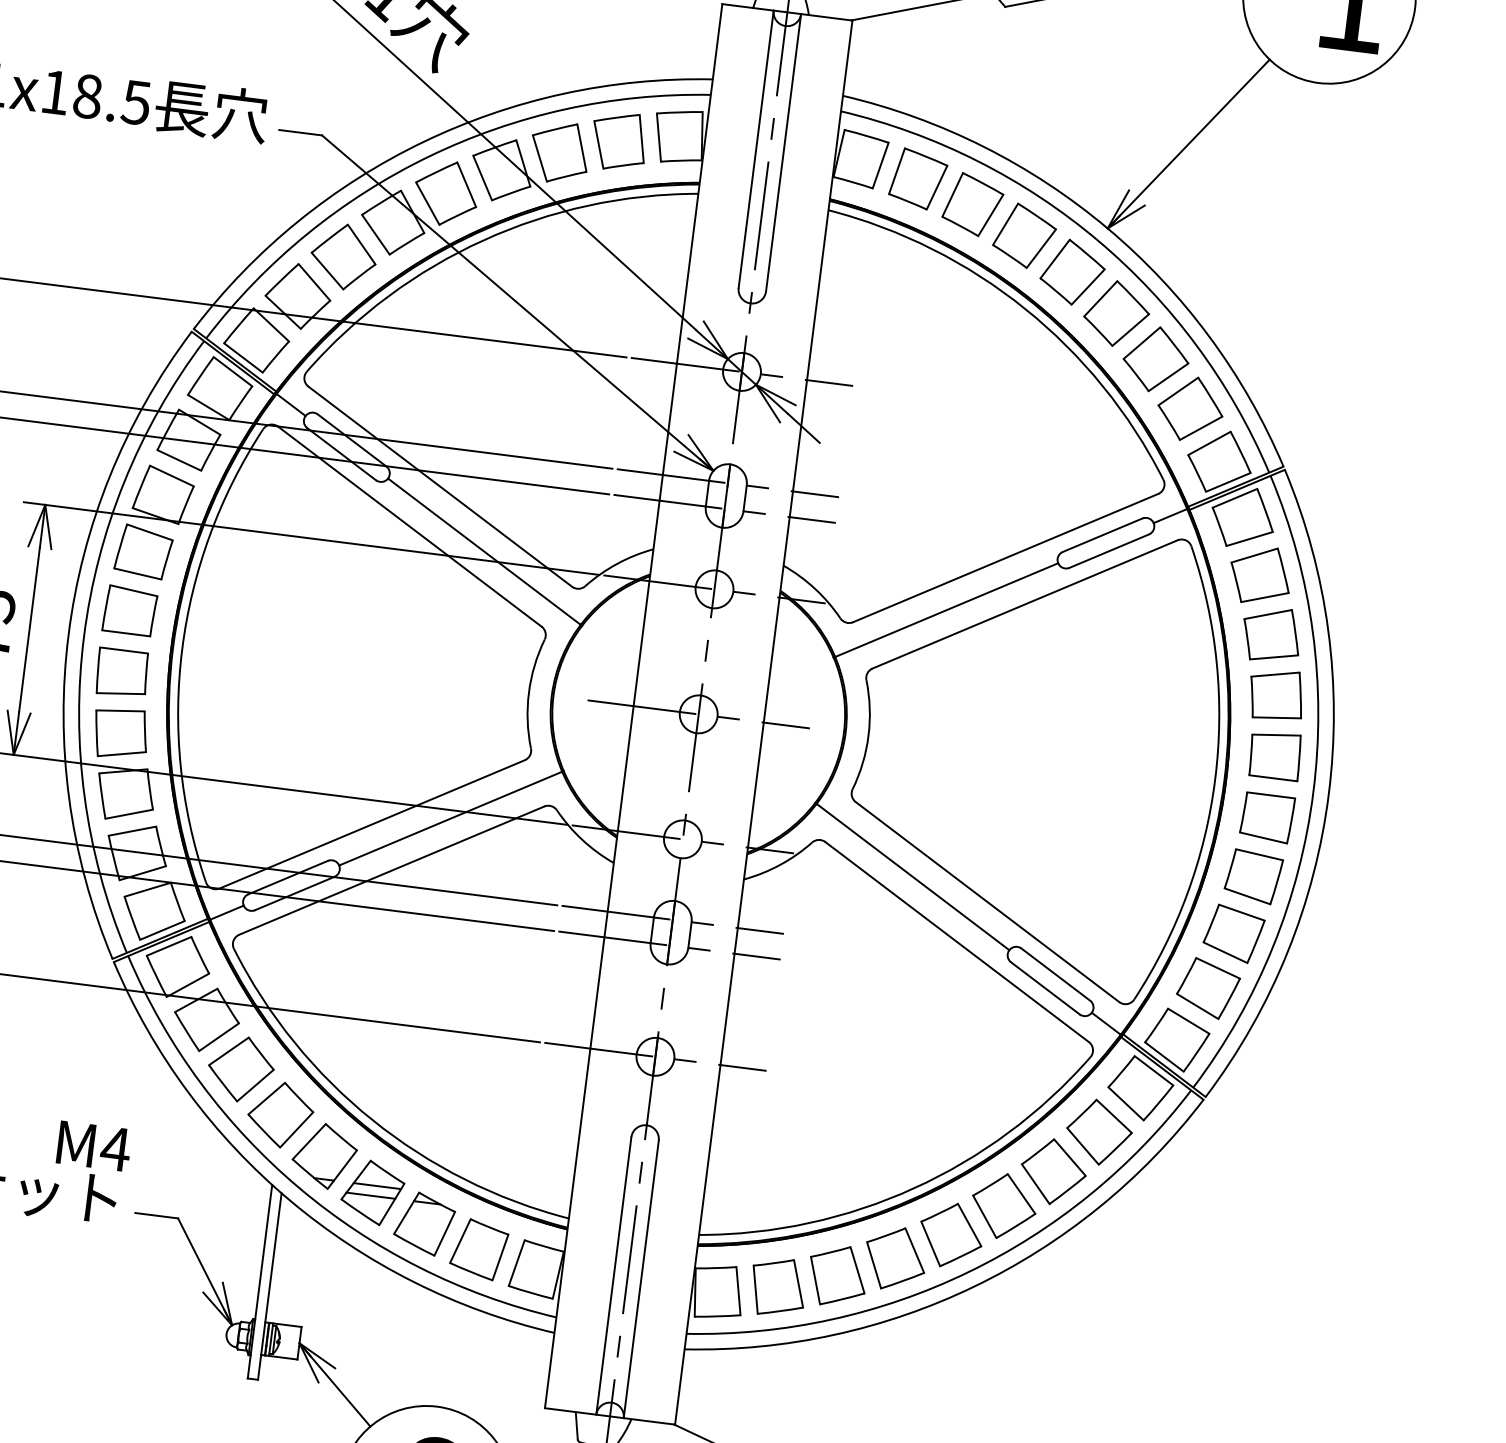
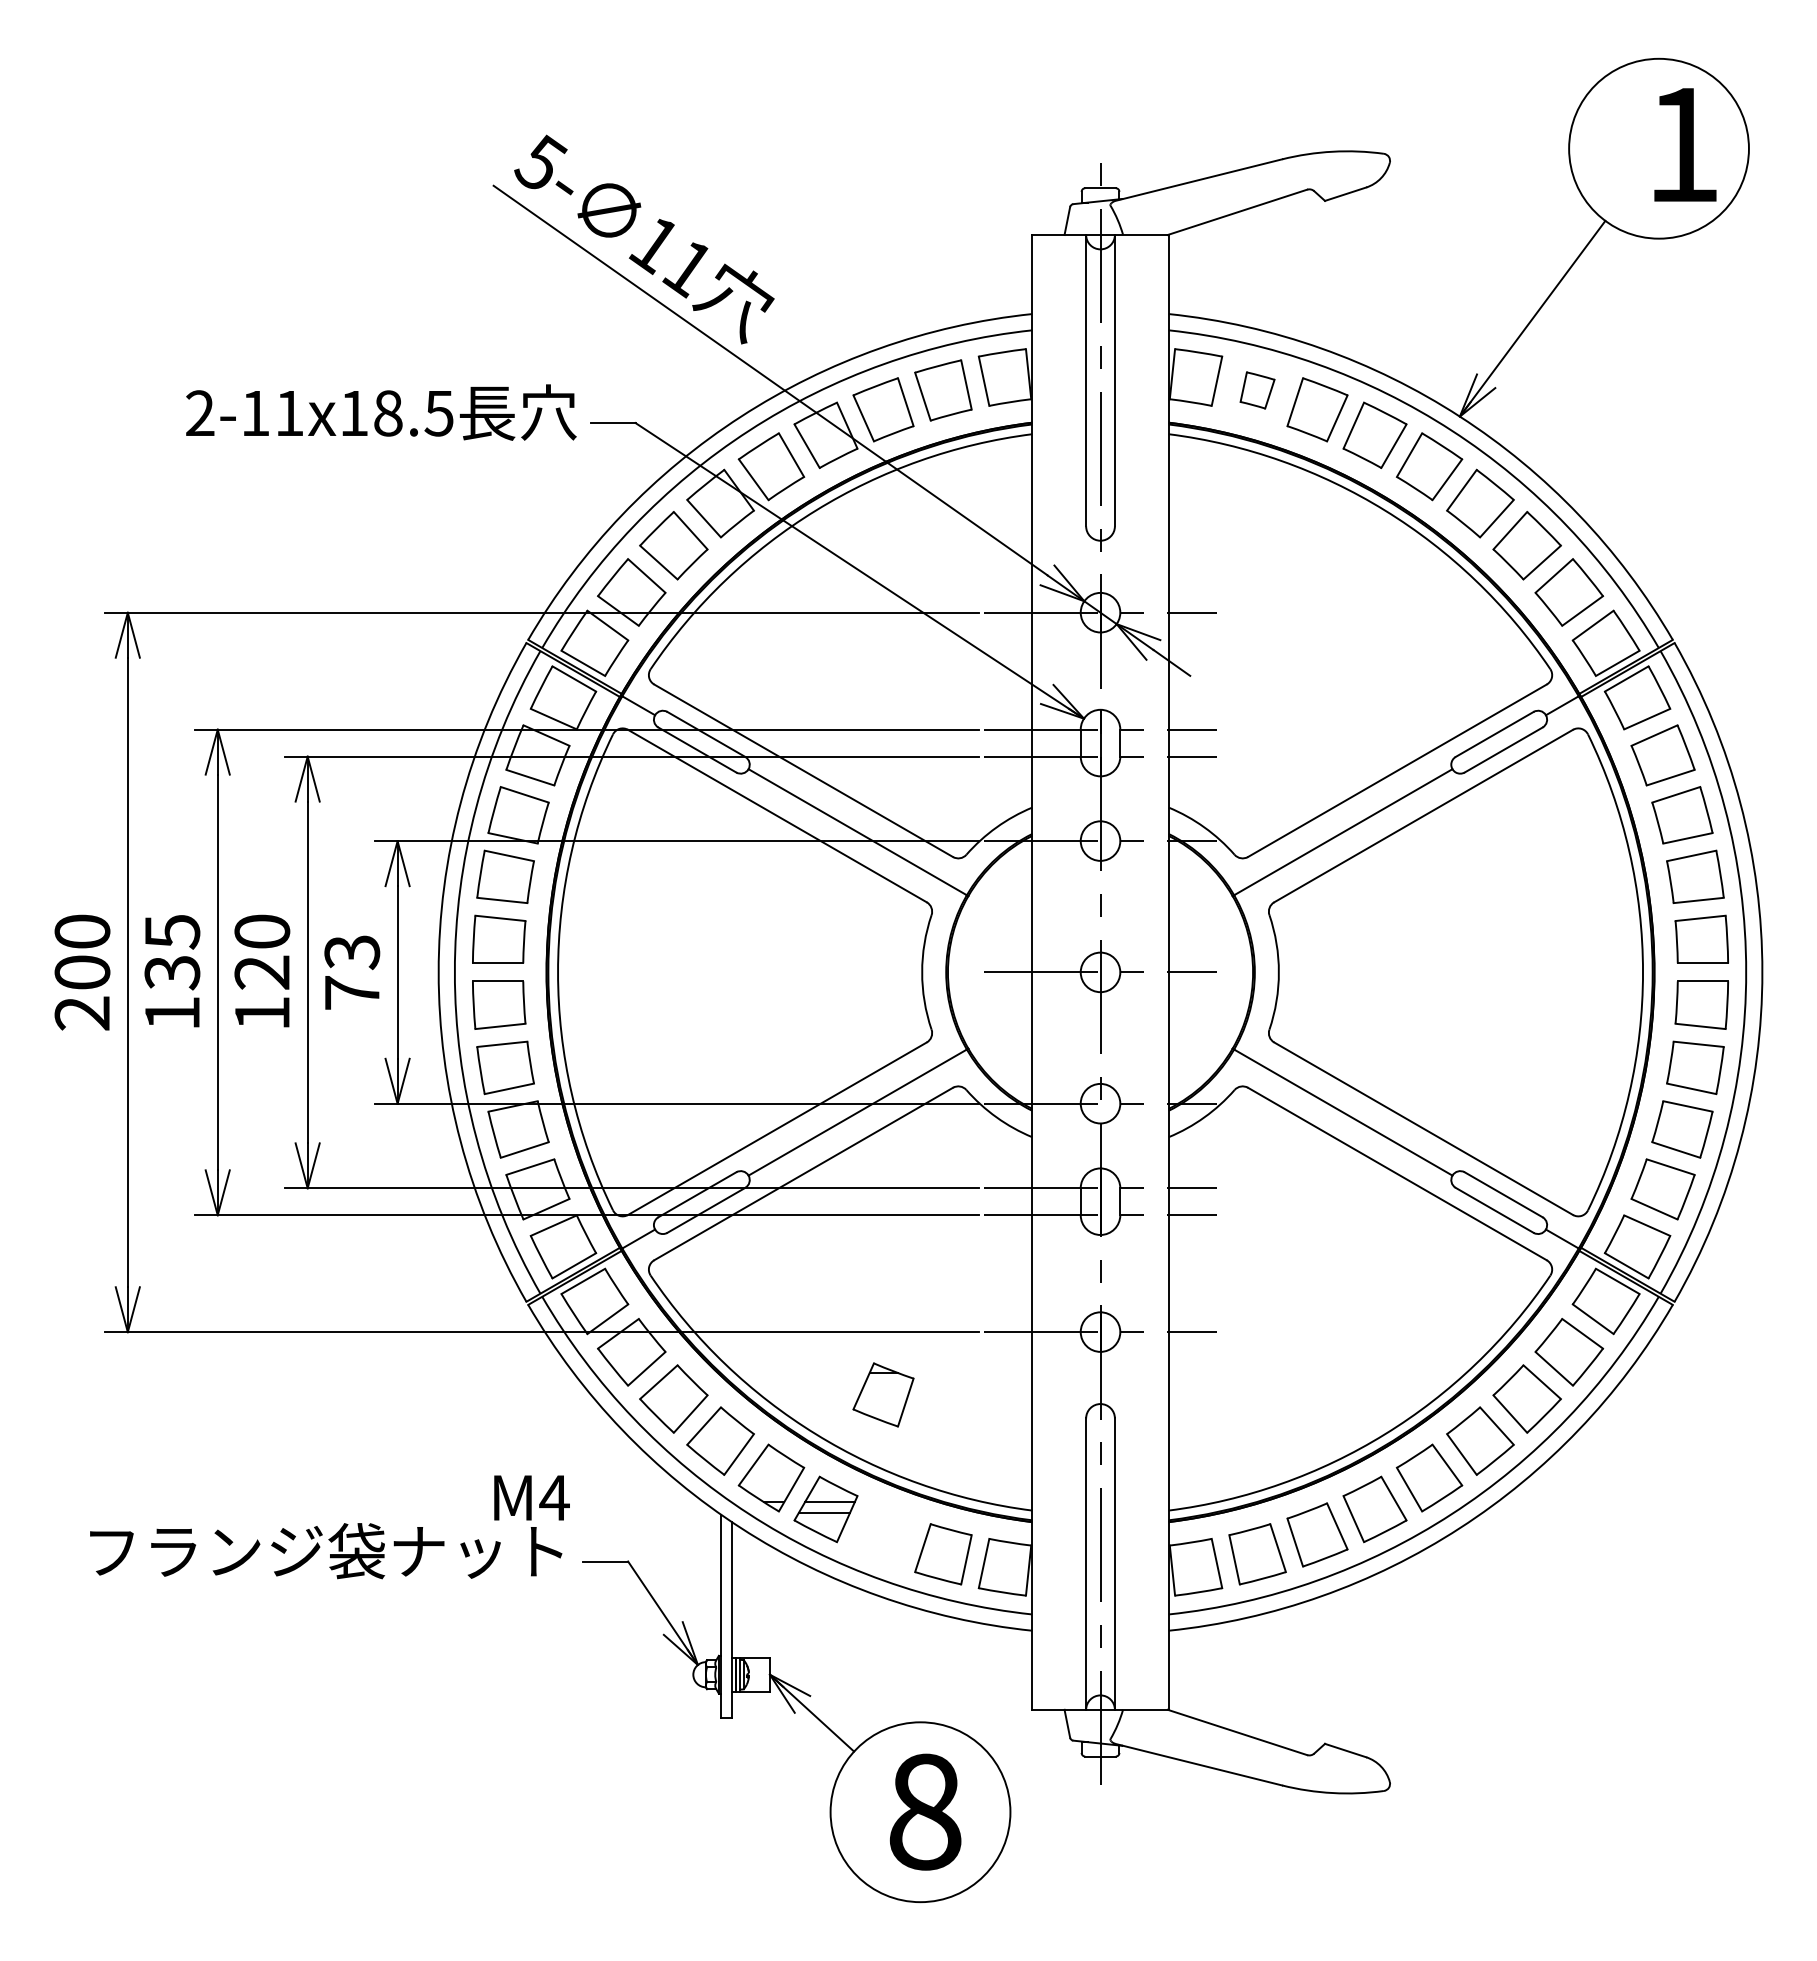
part: (918, 179) -> (1257, 390), size x0.6
part: (424, 1223) -> (883, 1394), moved

